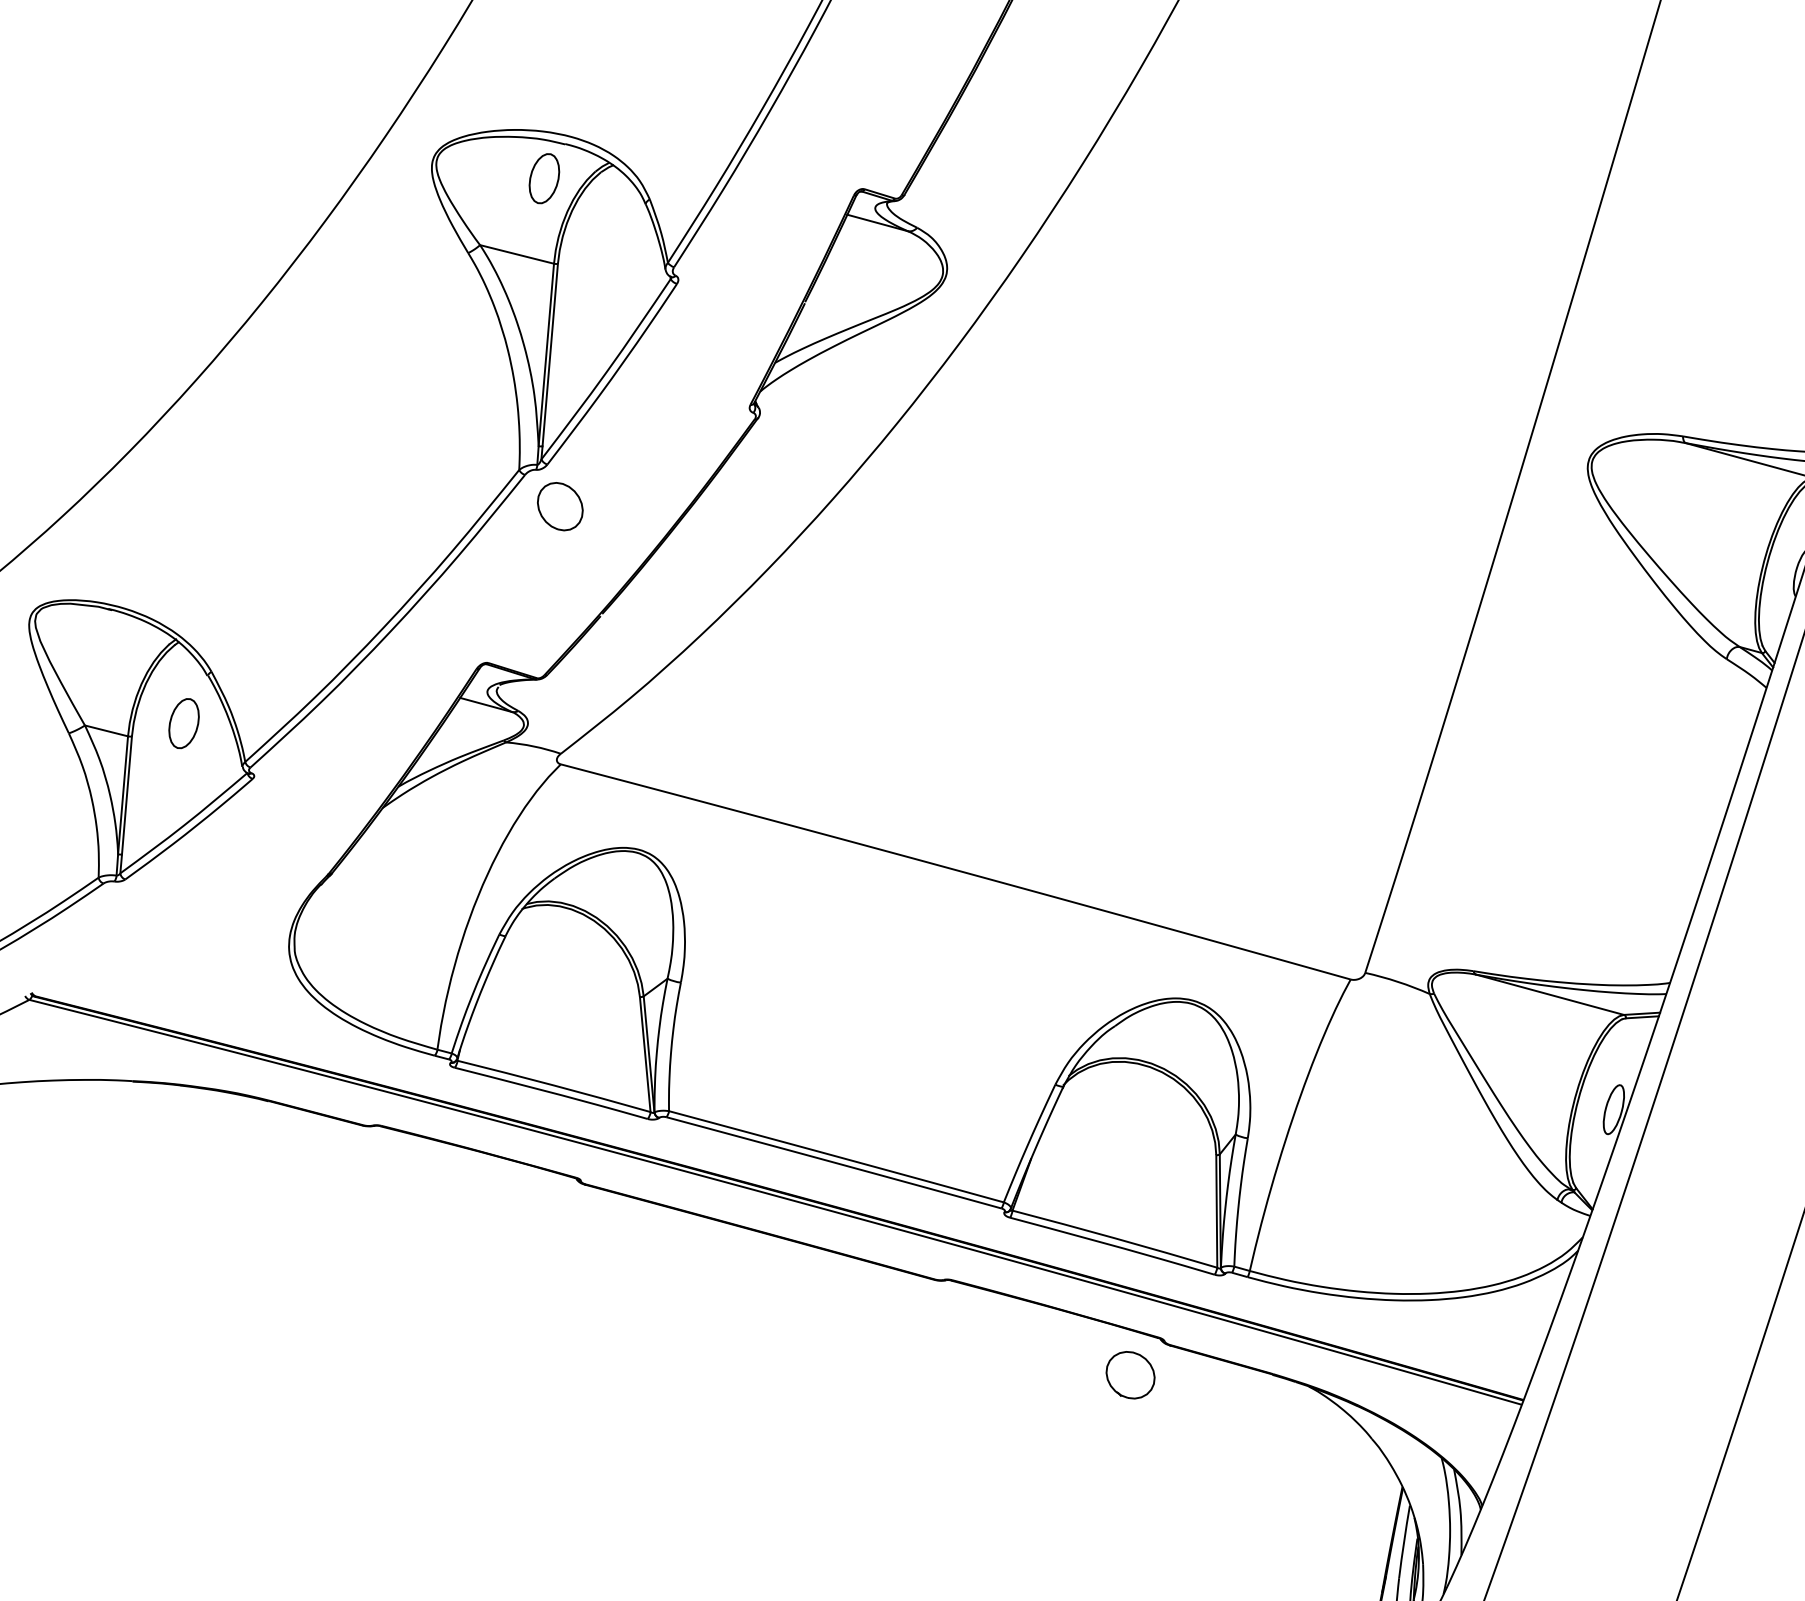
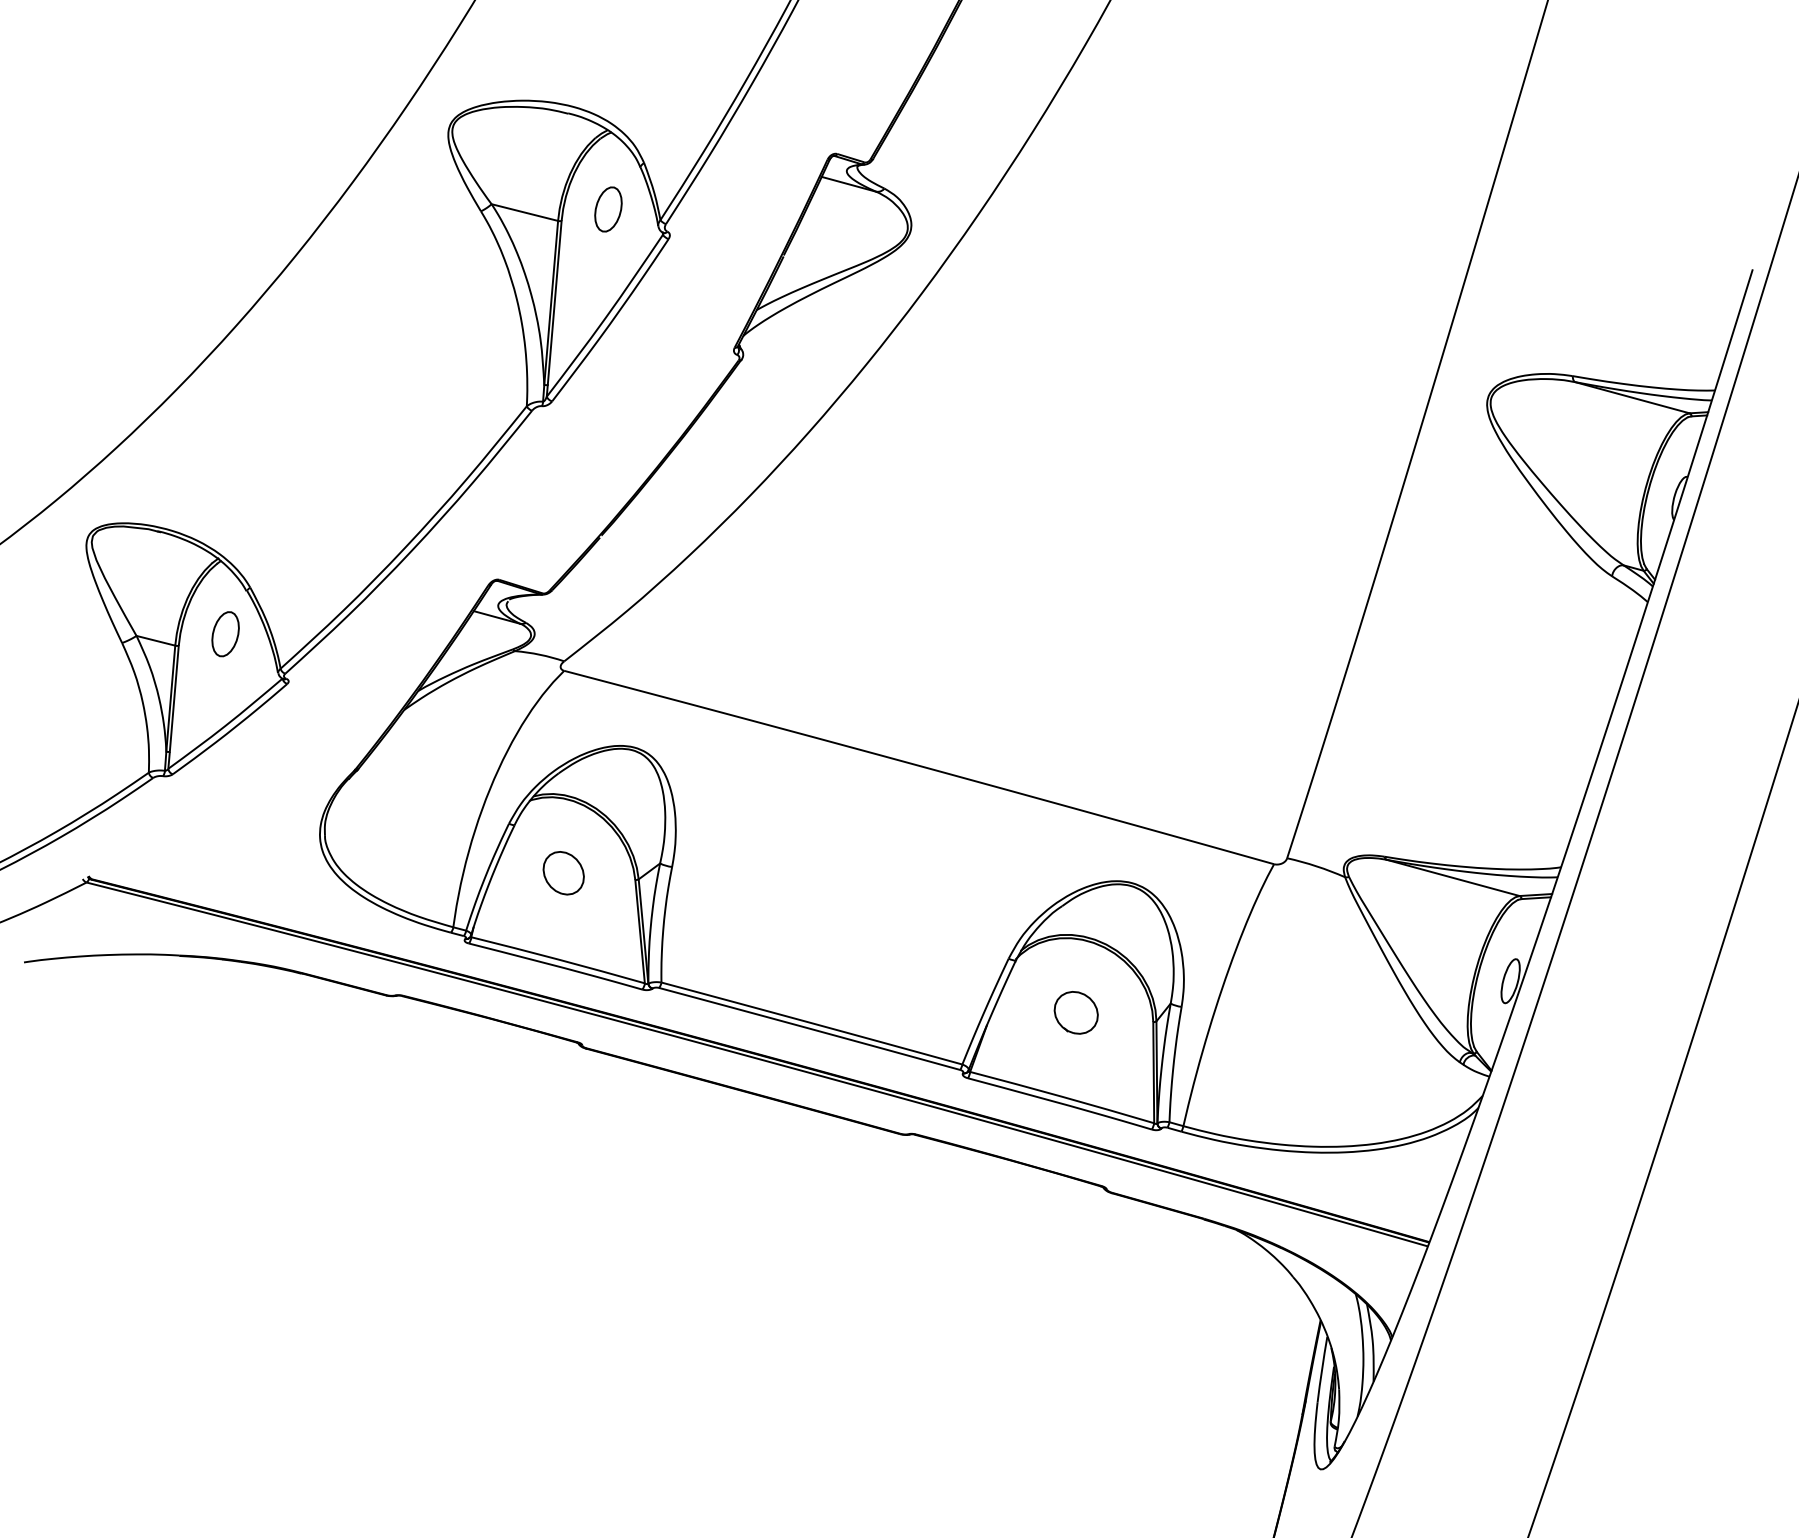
part: (544, 178) -> (608, 209), moved
part: (560, 506) -> (563, 873), moved
part: (1129, 1374) -> (1075, 1012), moved

